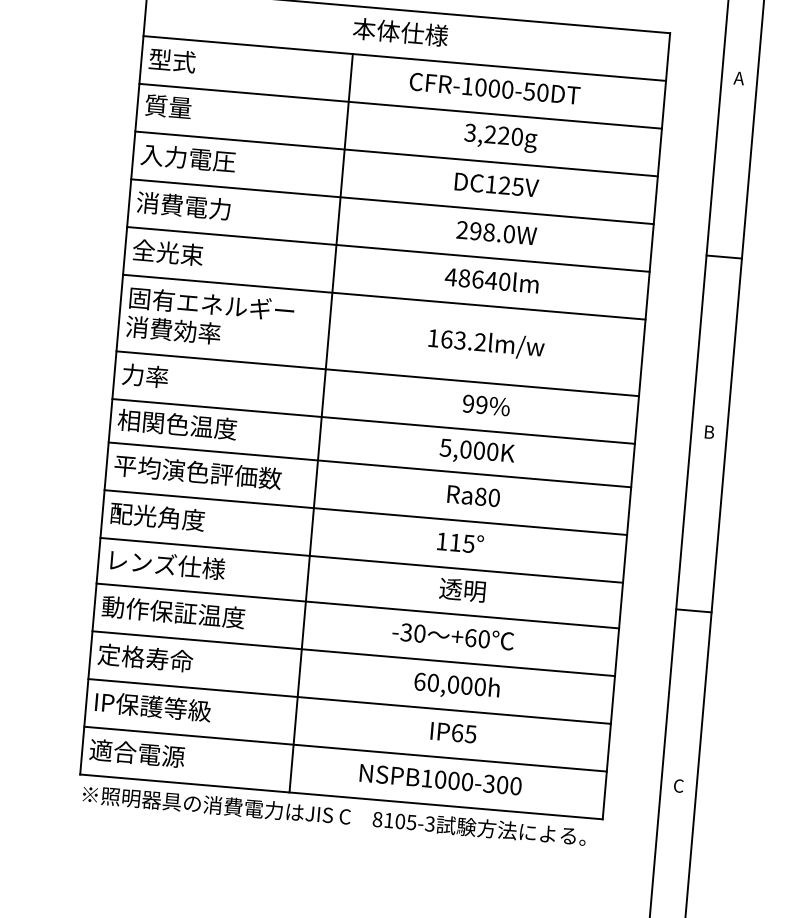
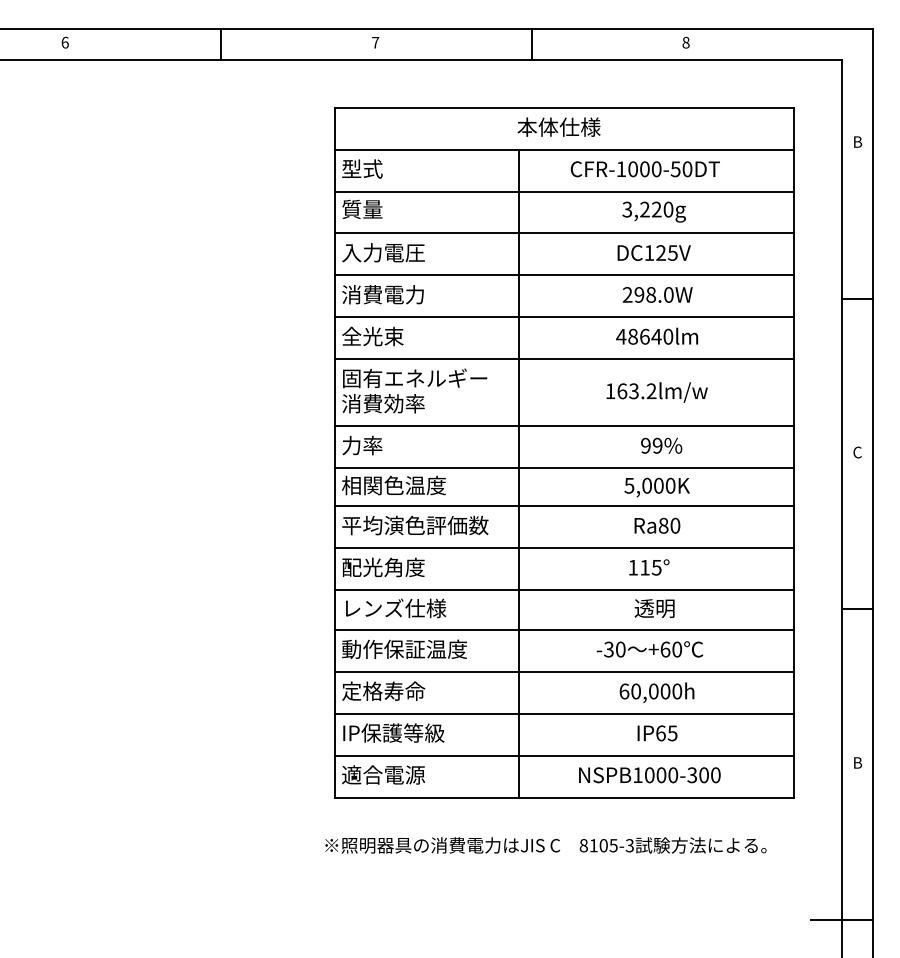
text: (739, 77) -> (857, 141), A -> B
text: (708, 432) -> (857, 452), B -> C
text: (678, 785) -> (857, 762), C -> B
text: (333, 815) -> (545, 845), moved

